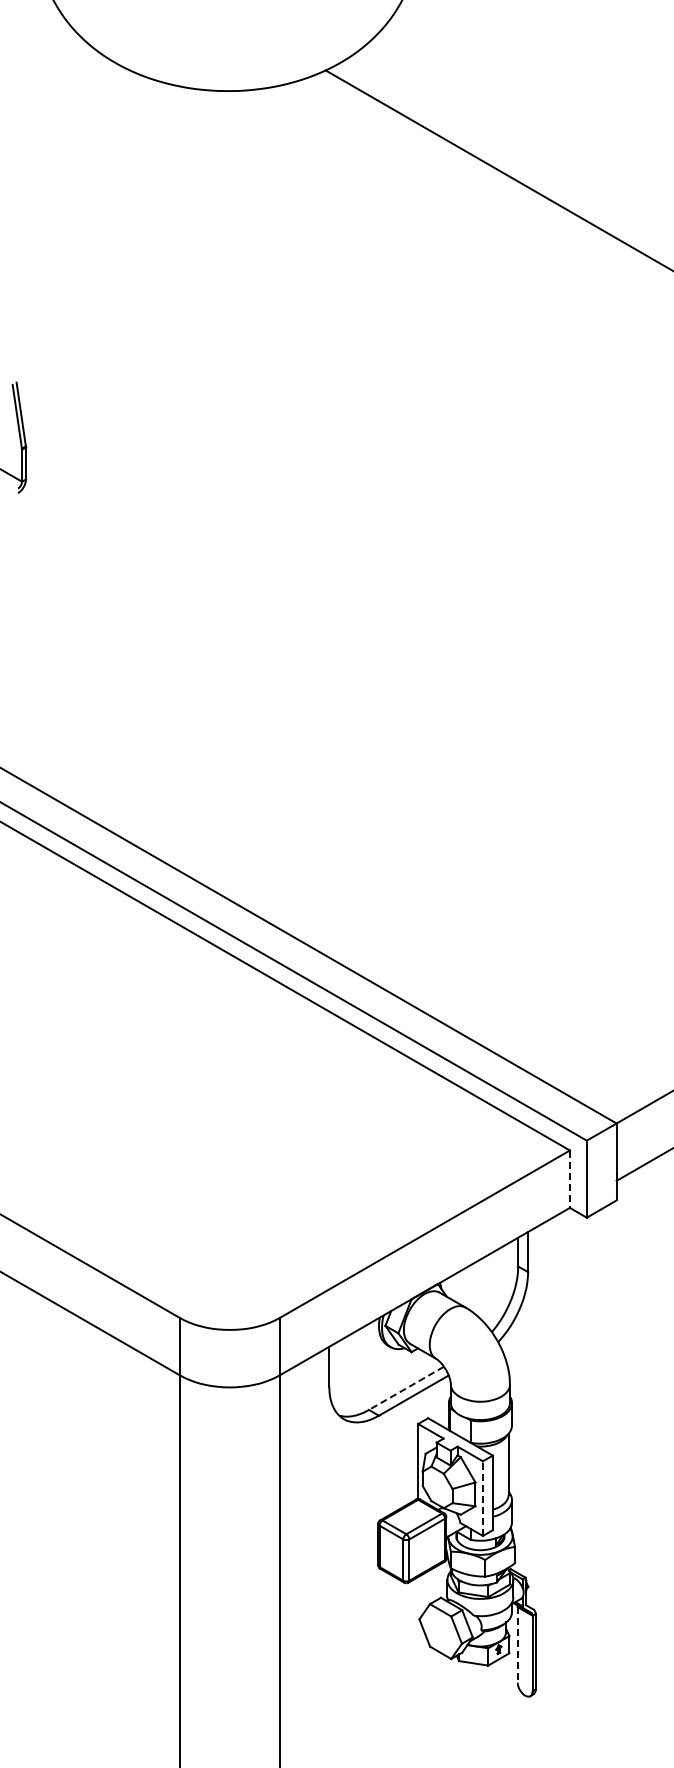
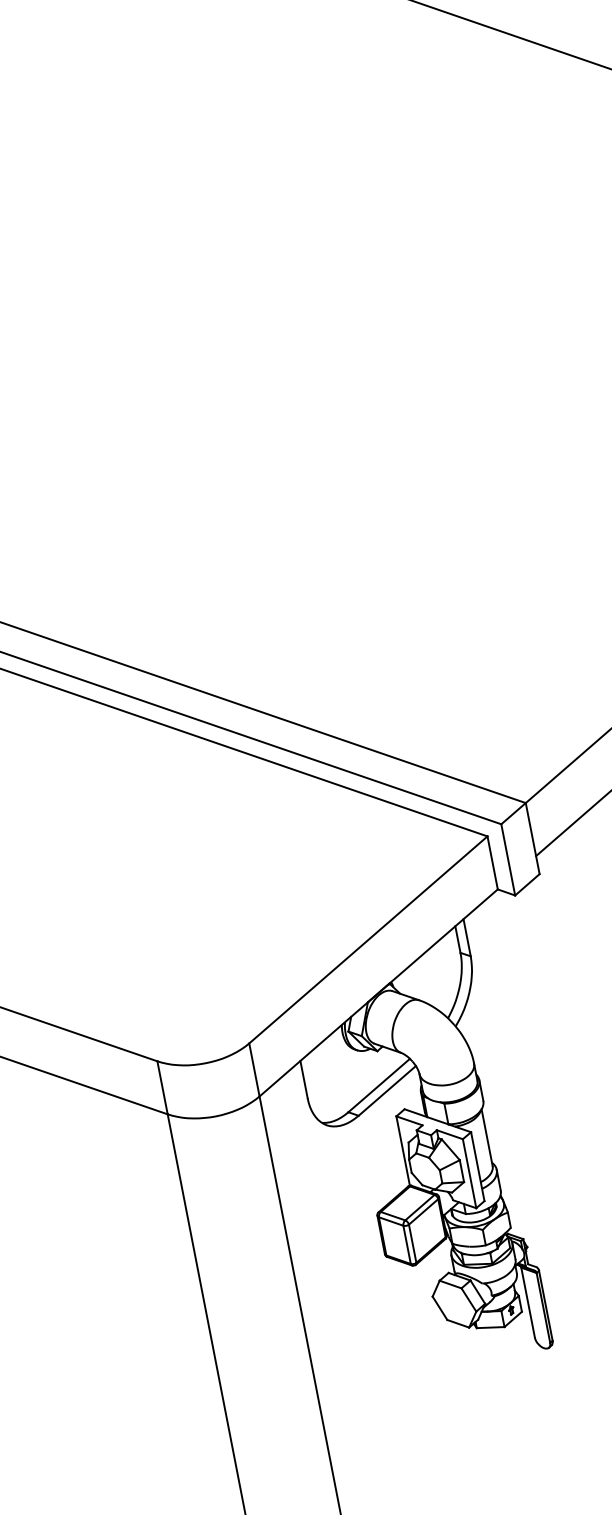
line: (569, 1179) -> (492, 863), dashed -> solid
line: (406, 1388) -> (379, 1085), dashed -> solid
line: (482, 1498) -> (469, 1173), dashed -> solid
line: (517, 1644) -> (527, 1302), dashed -> solid

